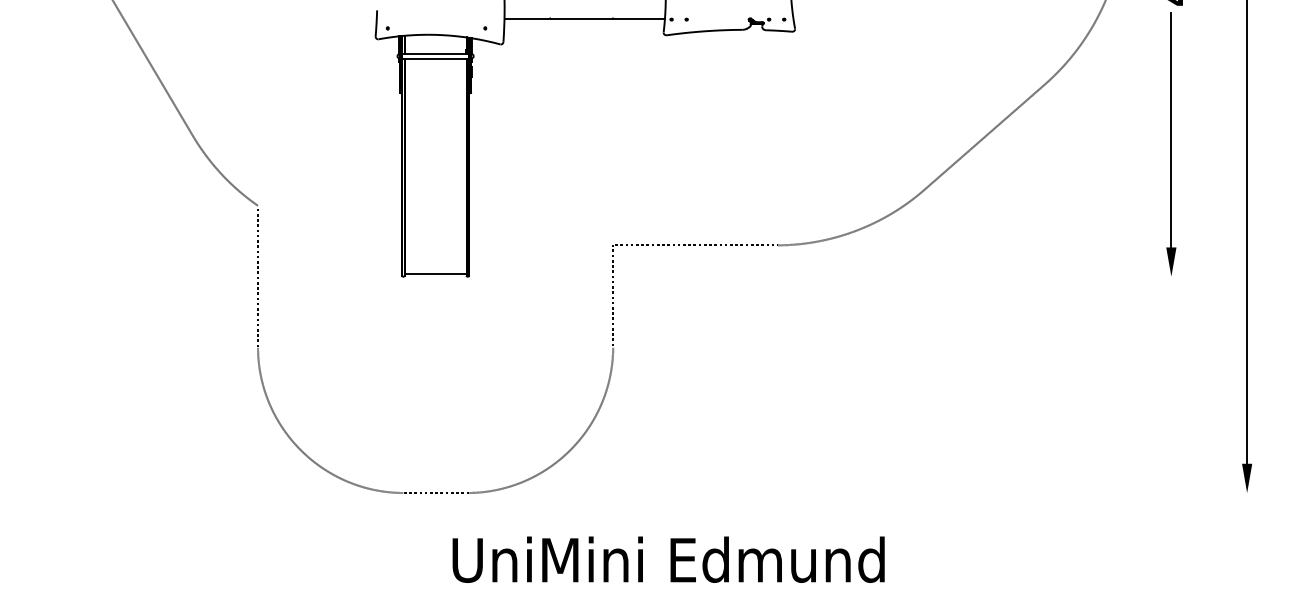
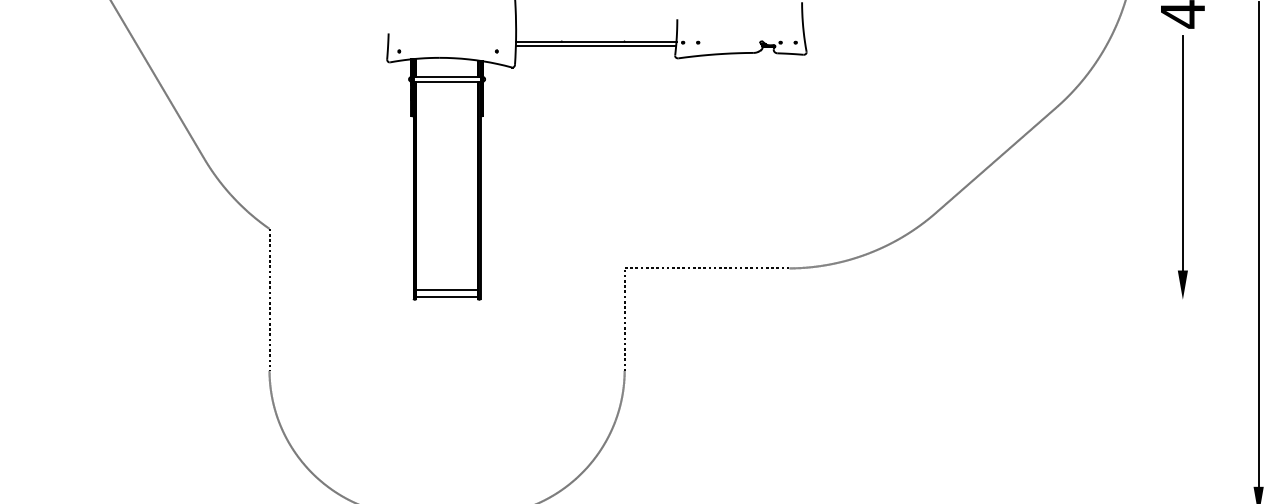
line: (584, 23) -> (596, 46), added
line: (435, 266) -> (447, 289), added

